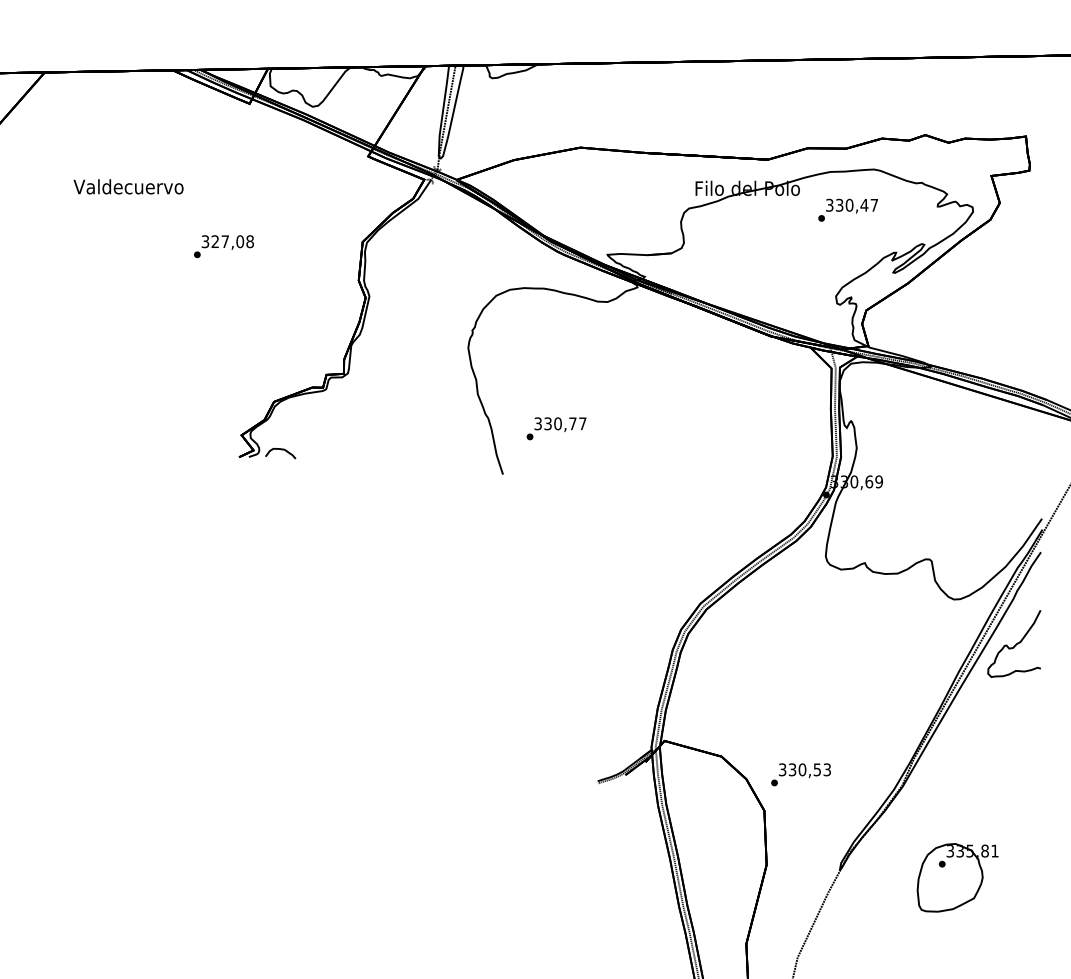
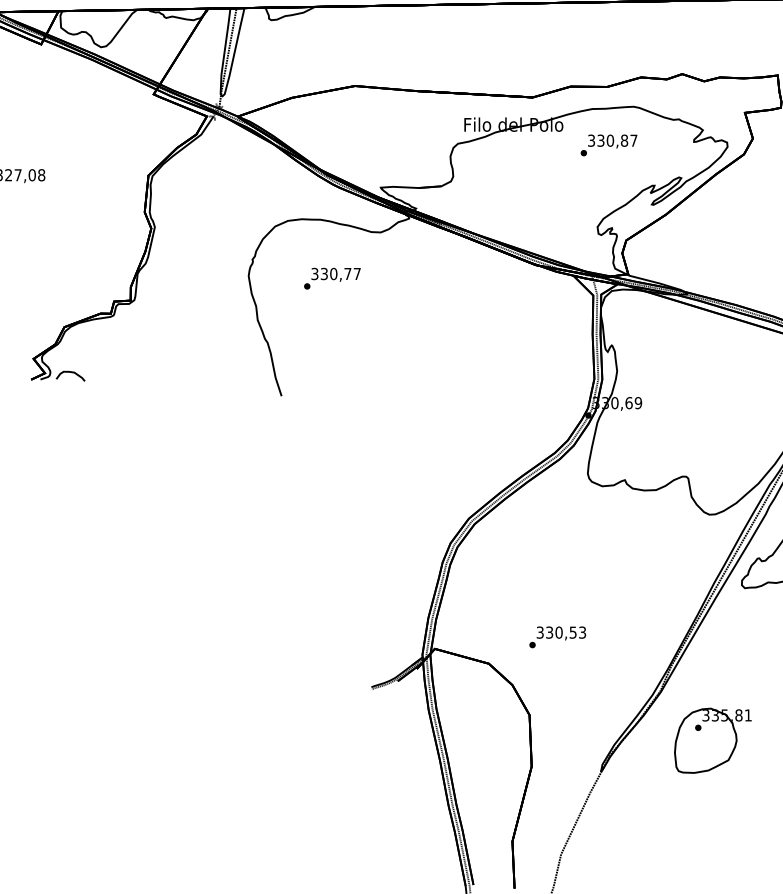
text: (864, 204) -> (624, 139), 330,47 -> 330,87
text: (556, 428) -> (332, 278), moved
text: (800, 774) -> (557, 637), moved
part: (957, 877) -> (712, 740), moved

